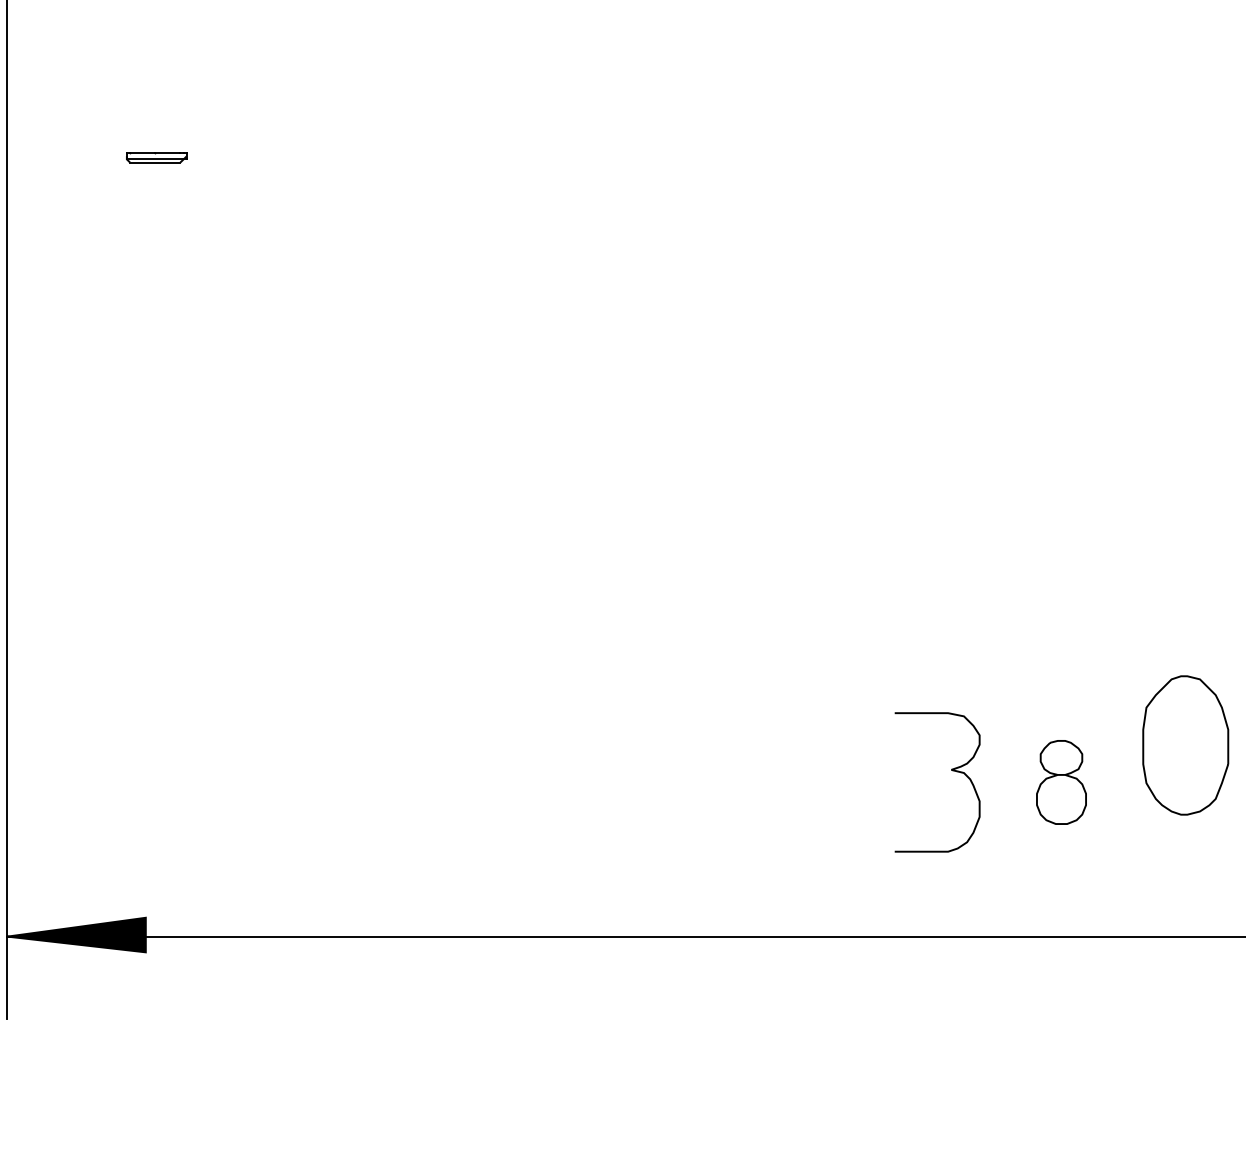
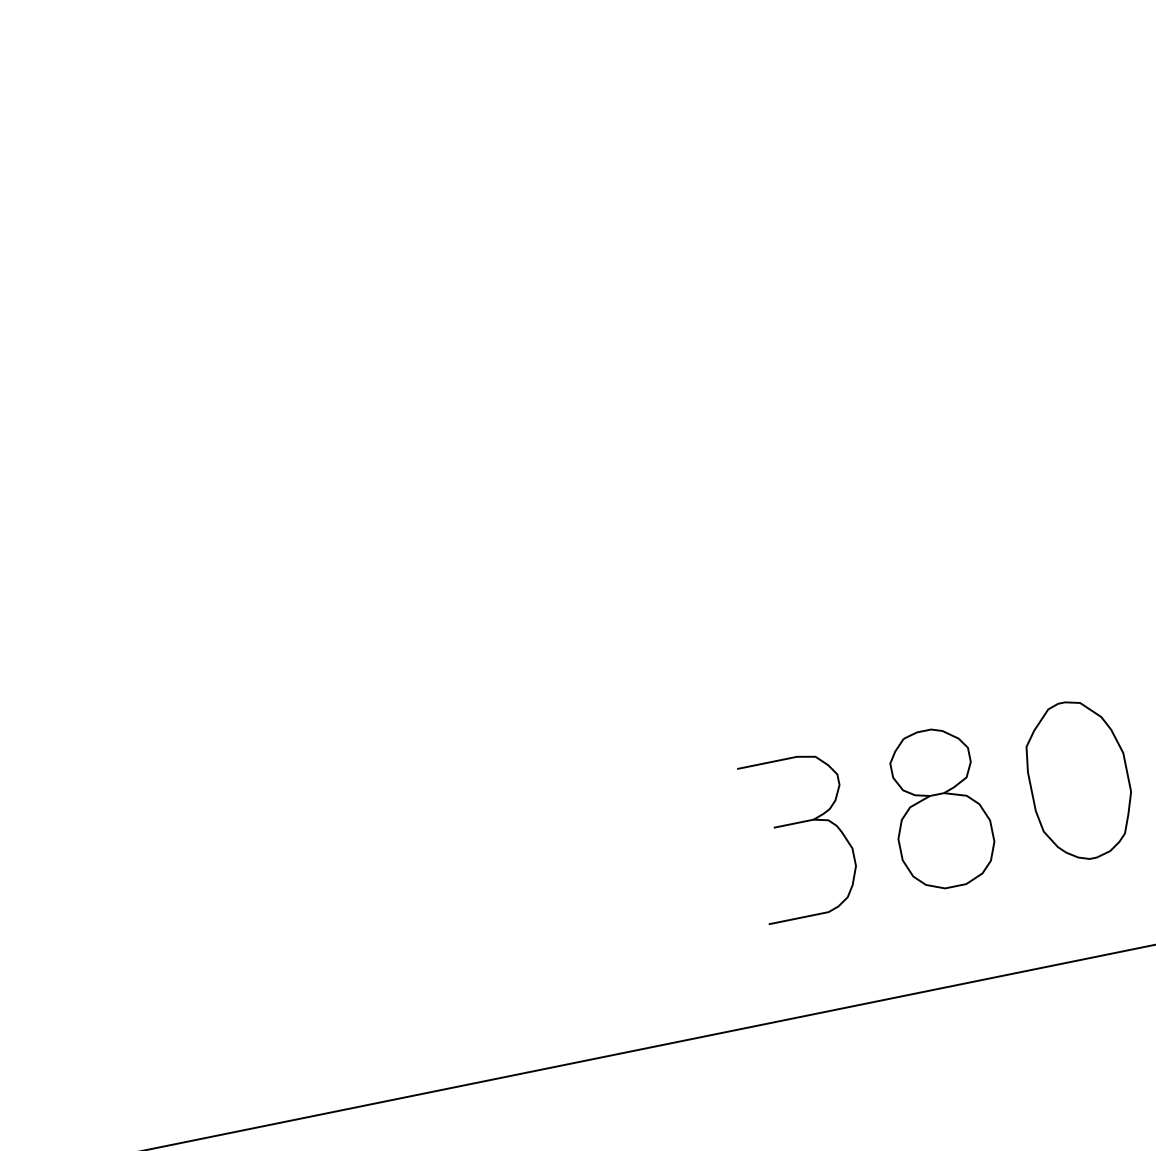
part: (1185, 745) -> (1078, 780), moved
line: (933, 769) -> (793, 823), added
part: (1061, 782) -> (939, 808), size x1.67

